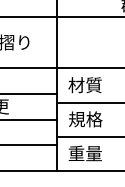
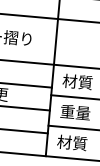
text: (85, 119) -> (75, 112), 規格 -> 重量
text: (84, 153) -> (71, 142), 重量 -> 材質

